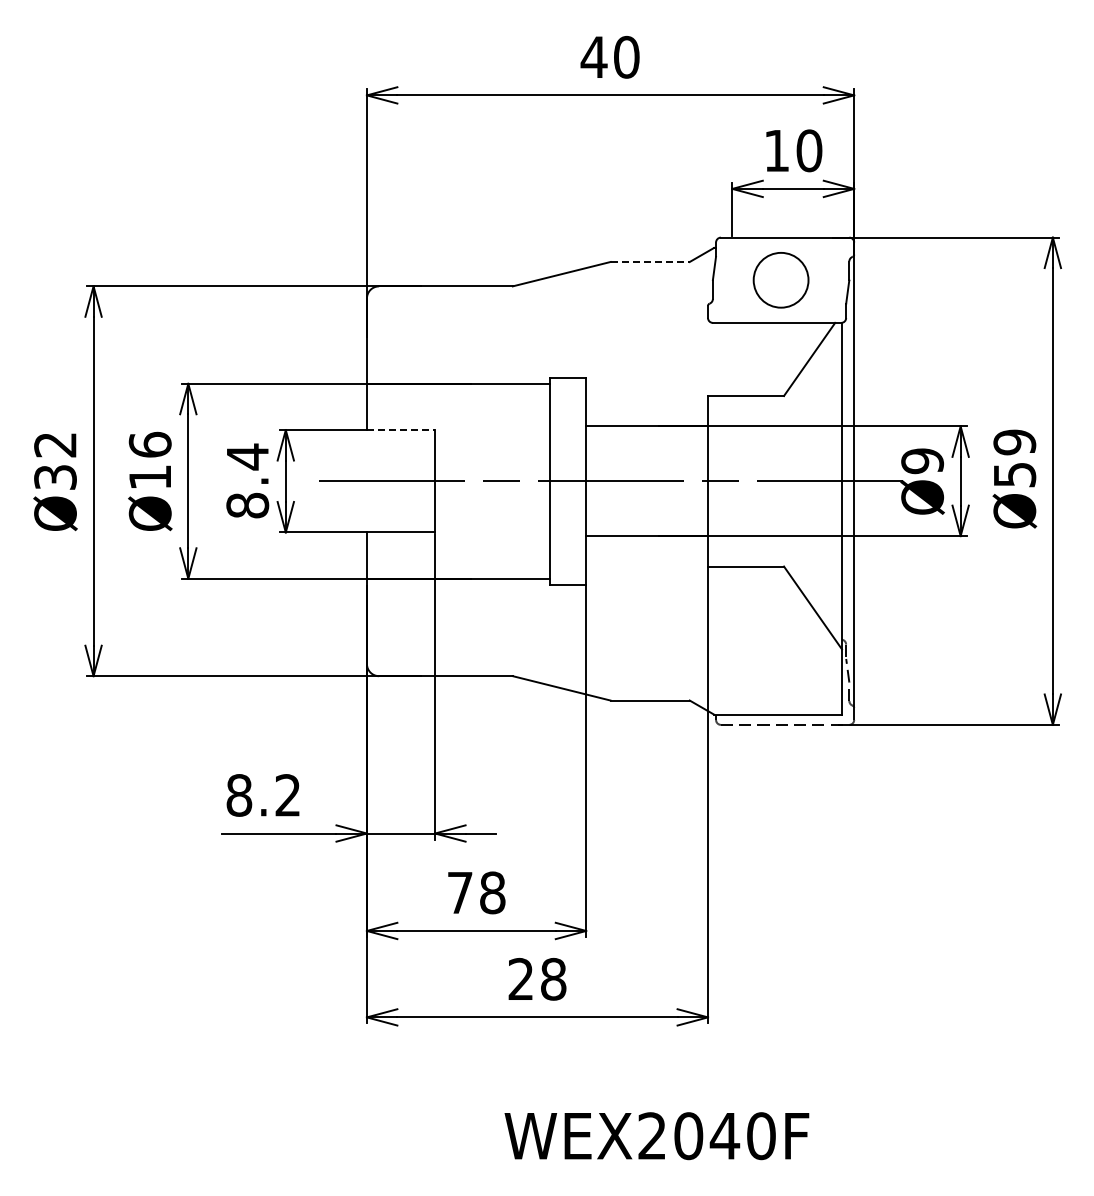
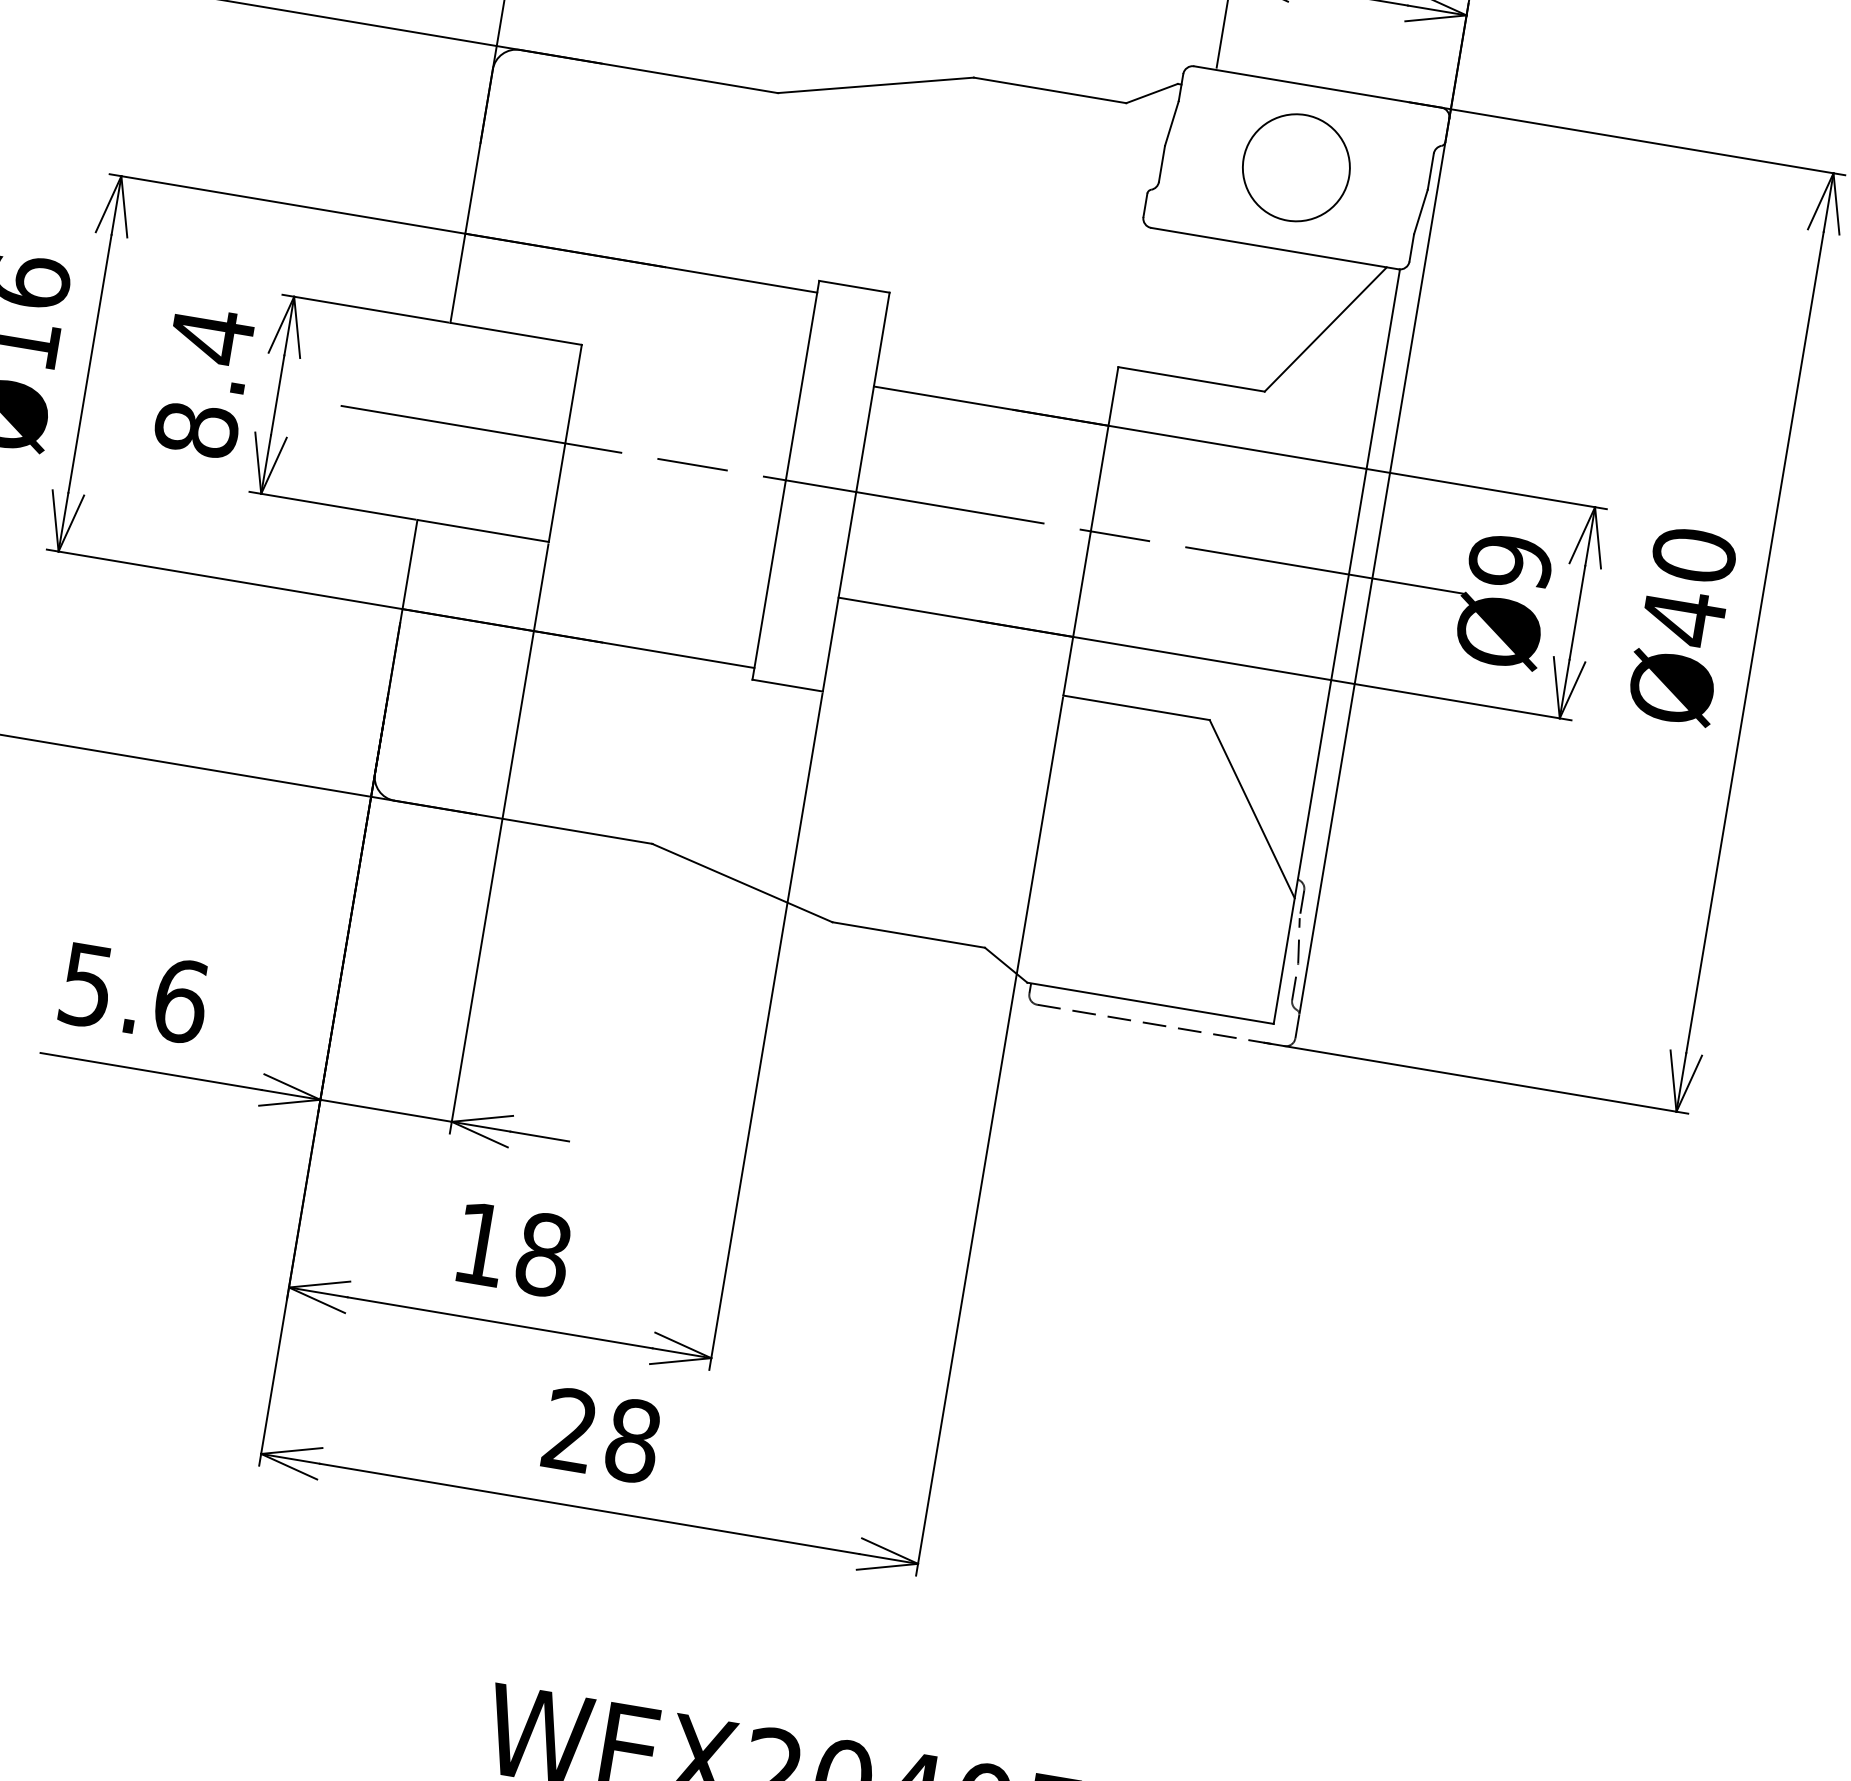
line: (650, 262) -> (1050, 91), dashed -> solid
line: (401, 430) -> (516, 334), dashed -> solid
text: (1014, 458) -> (1688, 586), Ø59 -> Ø40
text: (263, 795) -> (133, 993), 8.2 -> 5.6
text: (460, 892) -> (481, 1243), 78 -> 18

